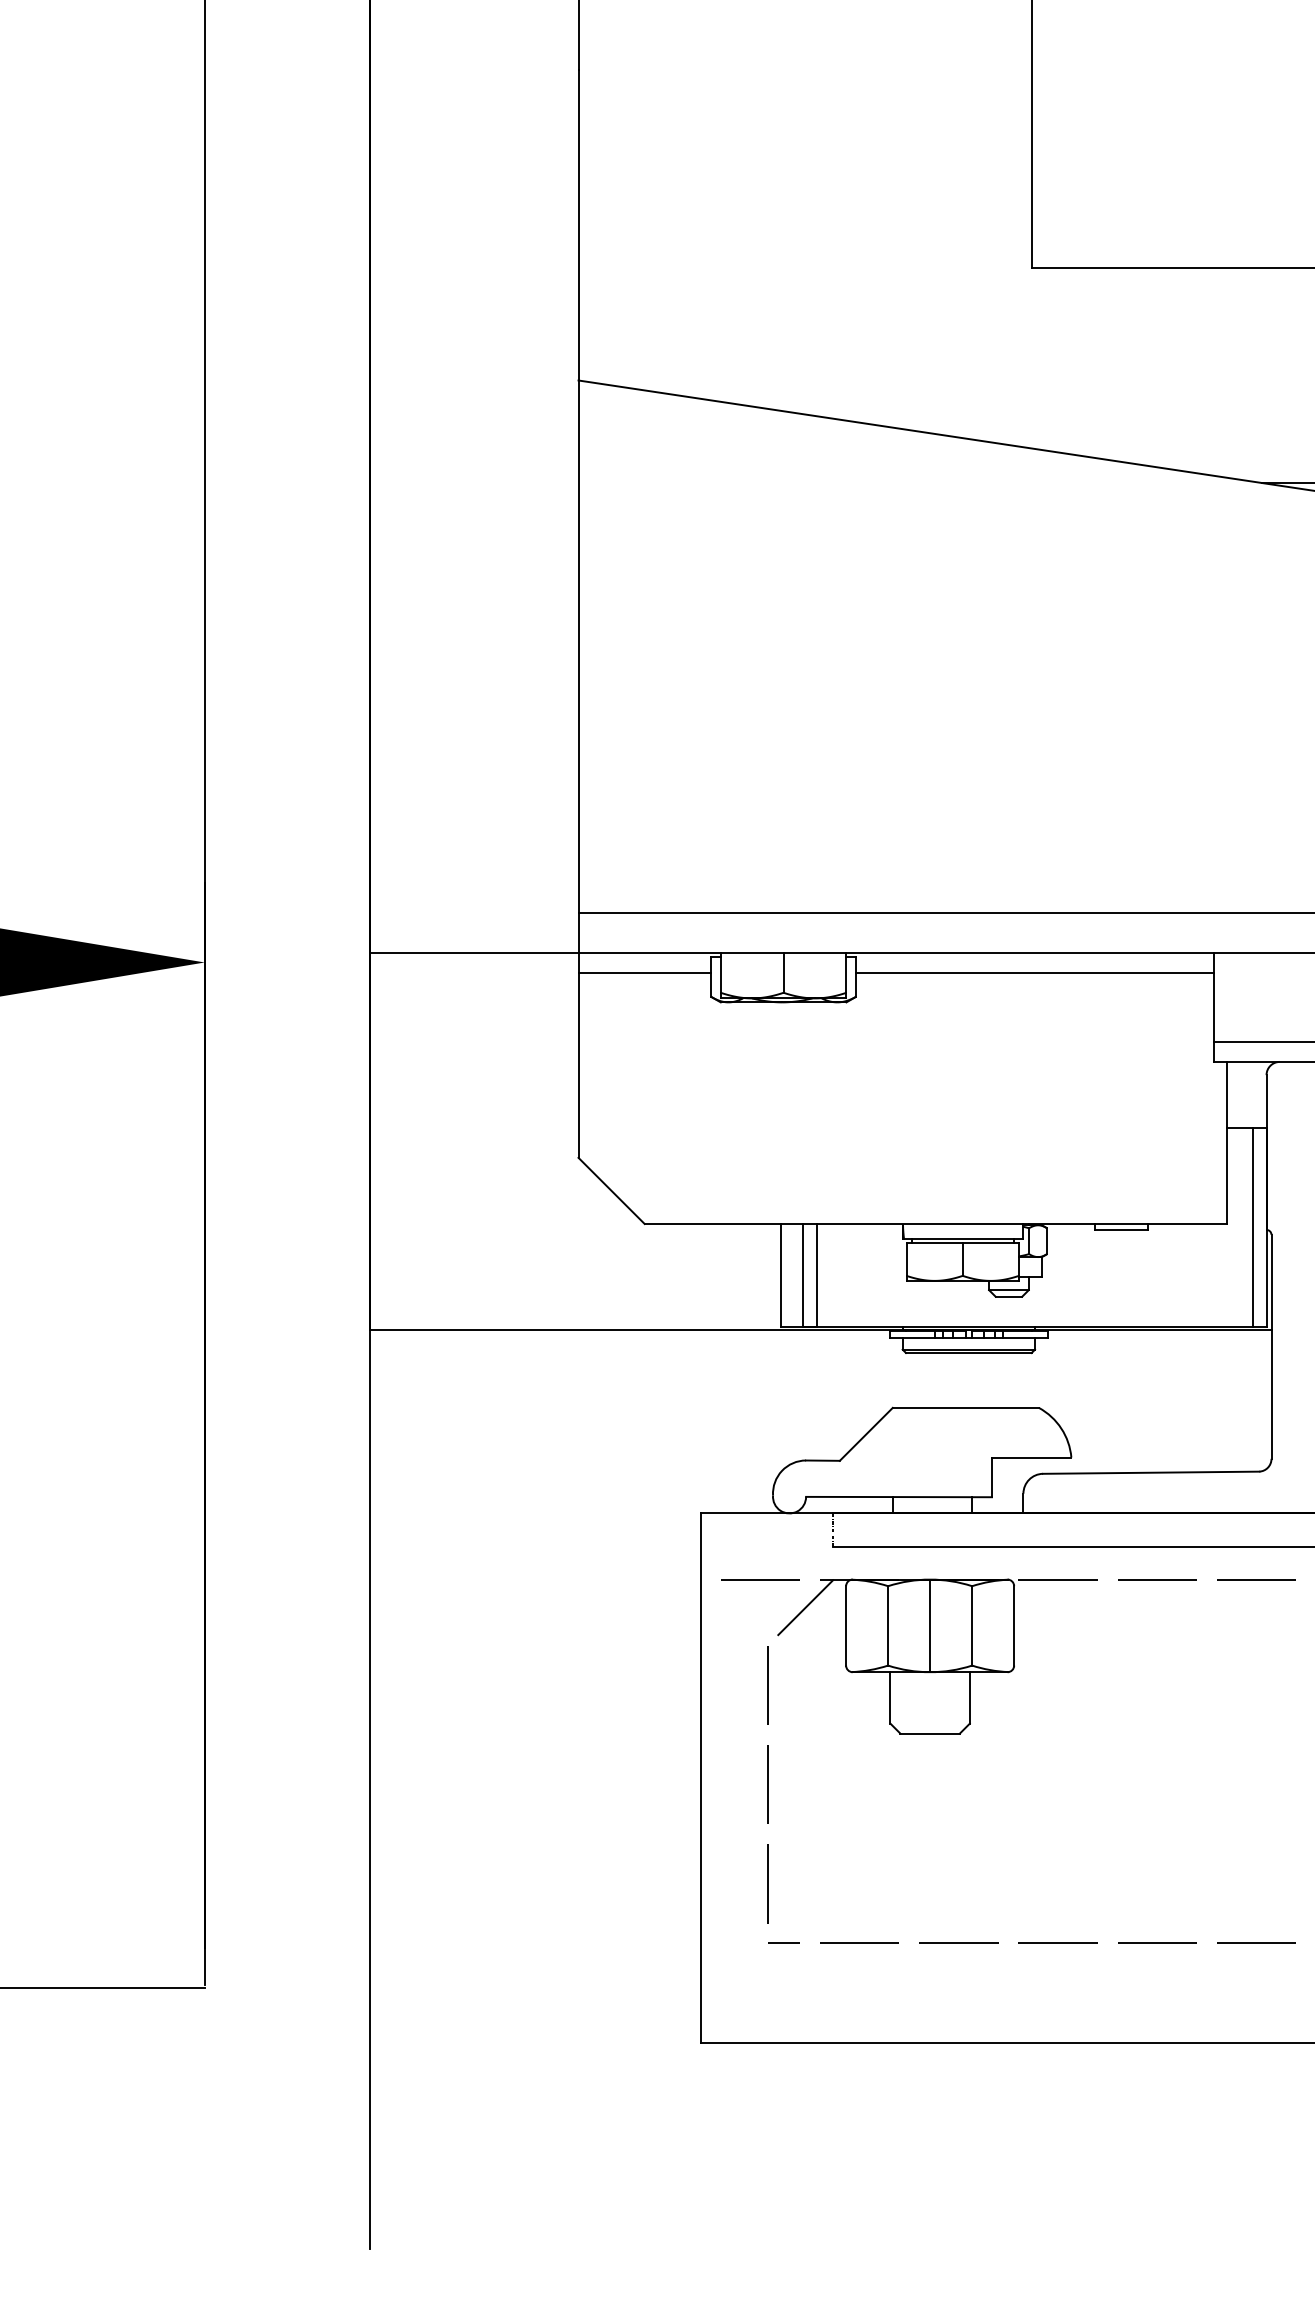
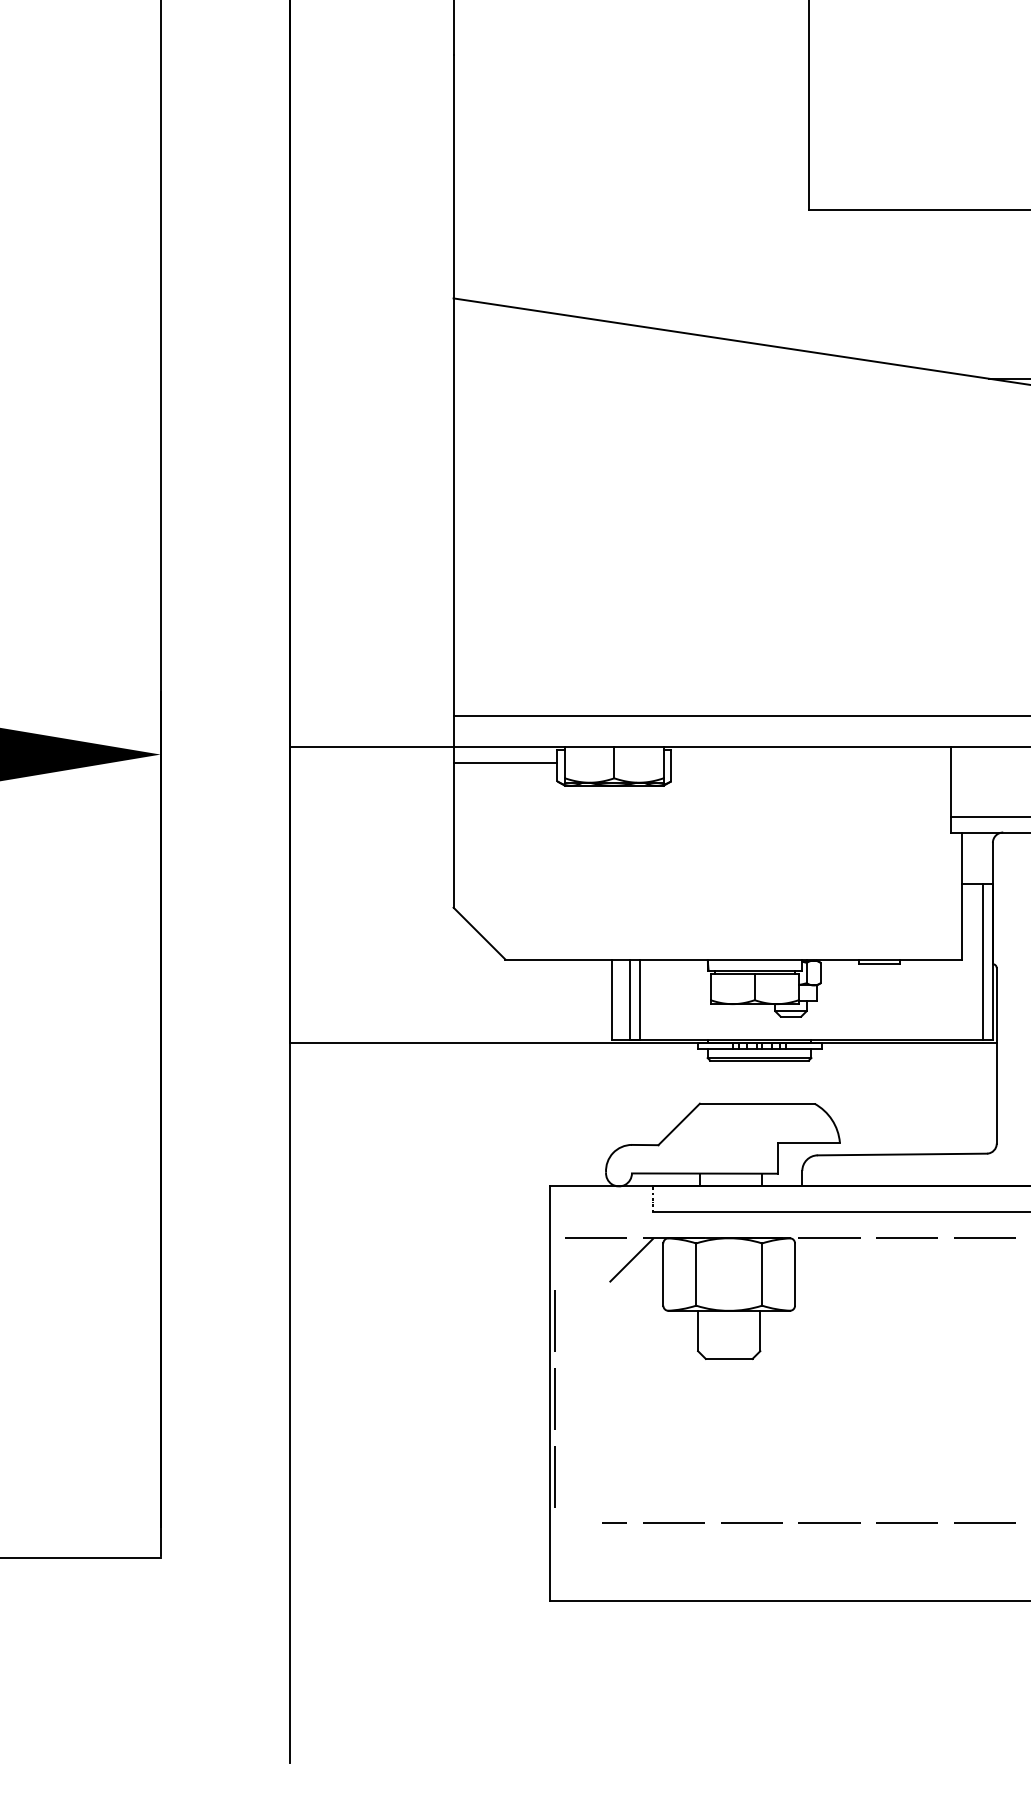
line: (1034, 972) -> (810, 762), removed
line: (930, 1625) -> (729, 1274), removed
line: (767, 1784) -> (554, 1398), moved

